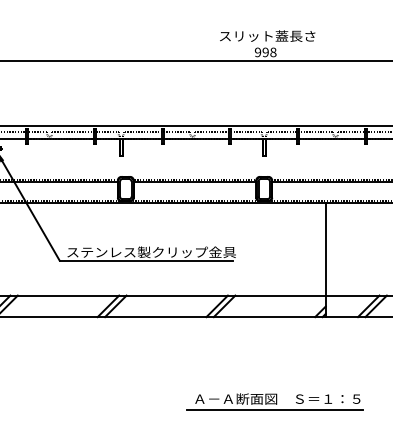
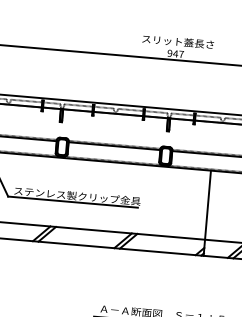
text: (269, 52) -> (178, 54), 998 -> 947

